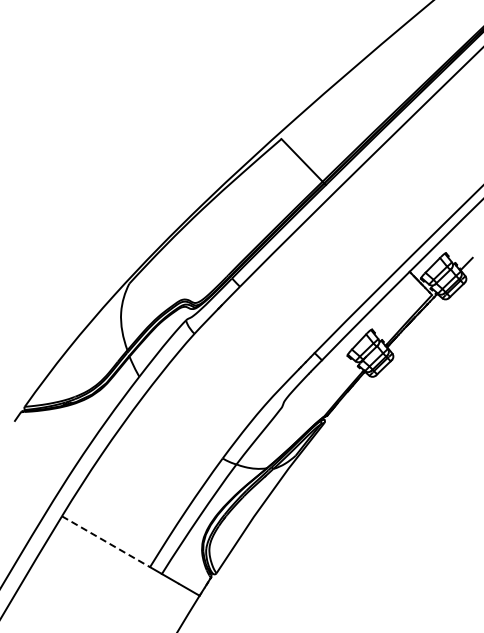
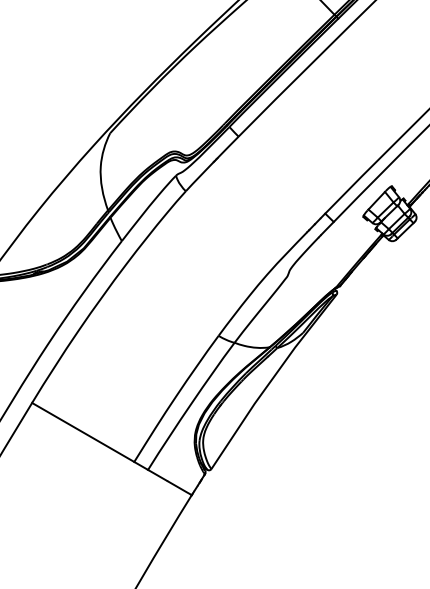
line: (106, 541) -> (83, 432), dashed -> solid

